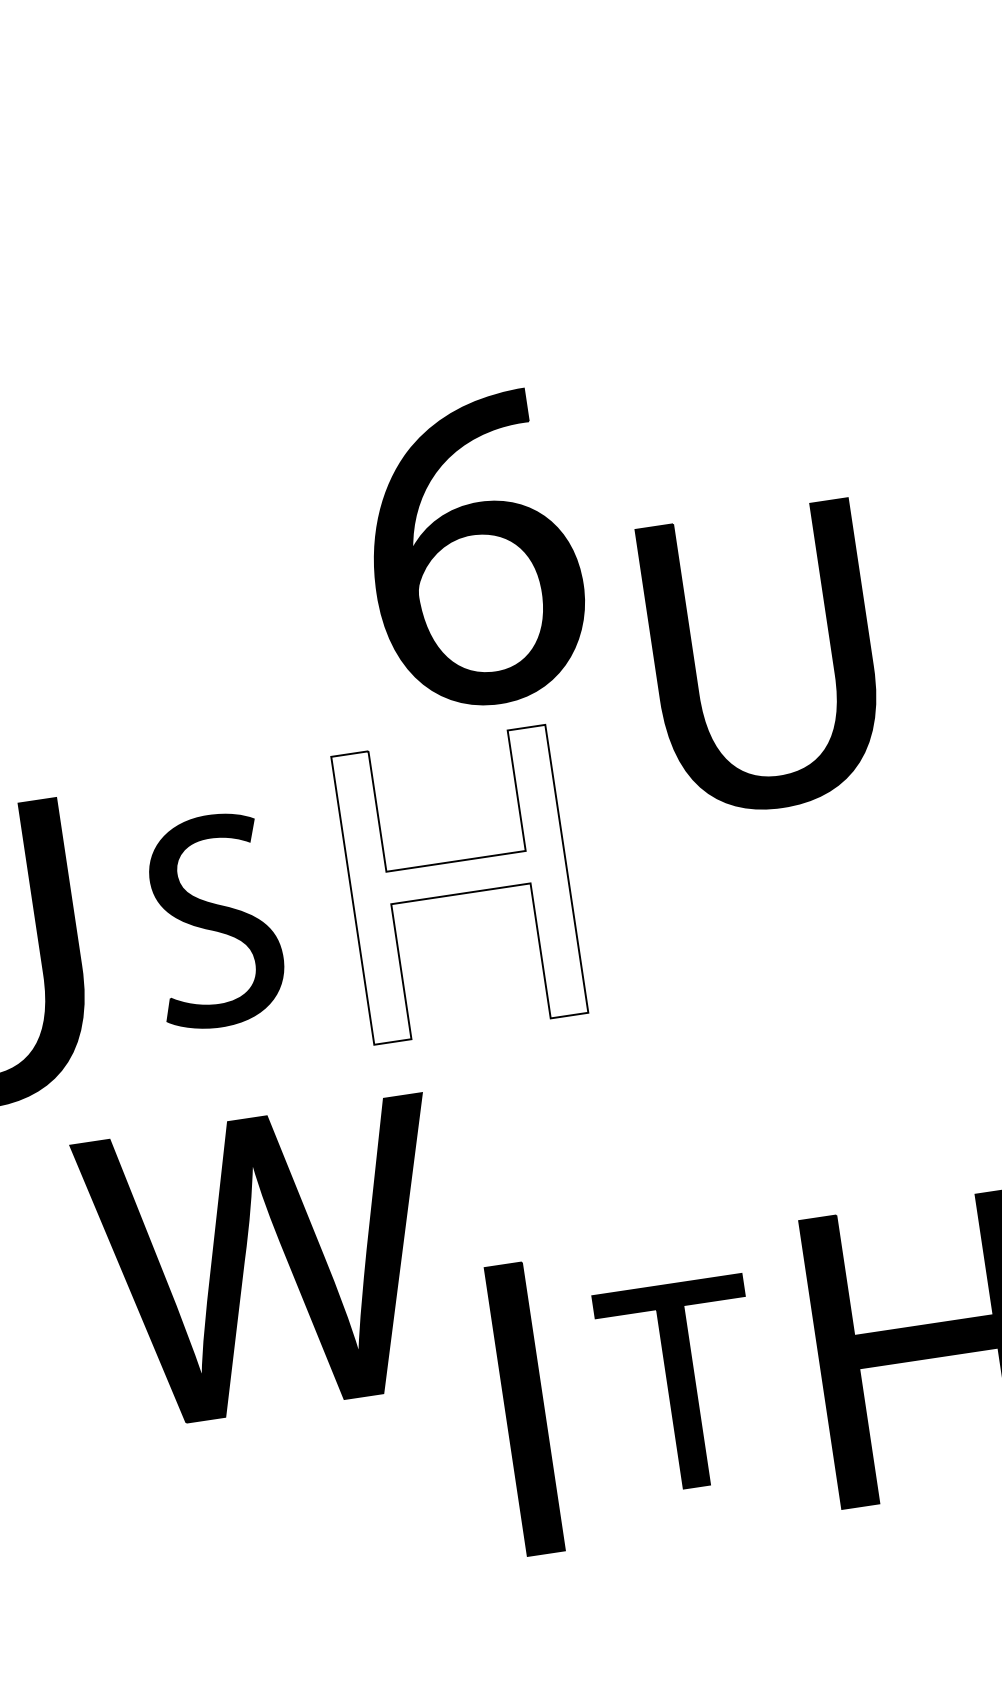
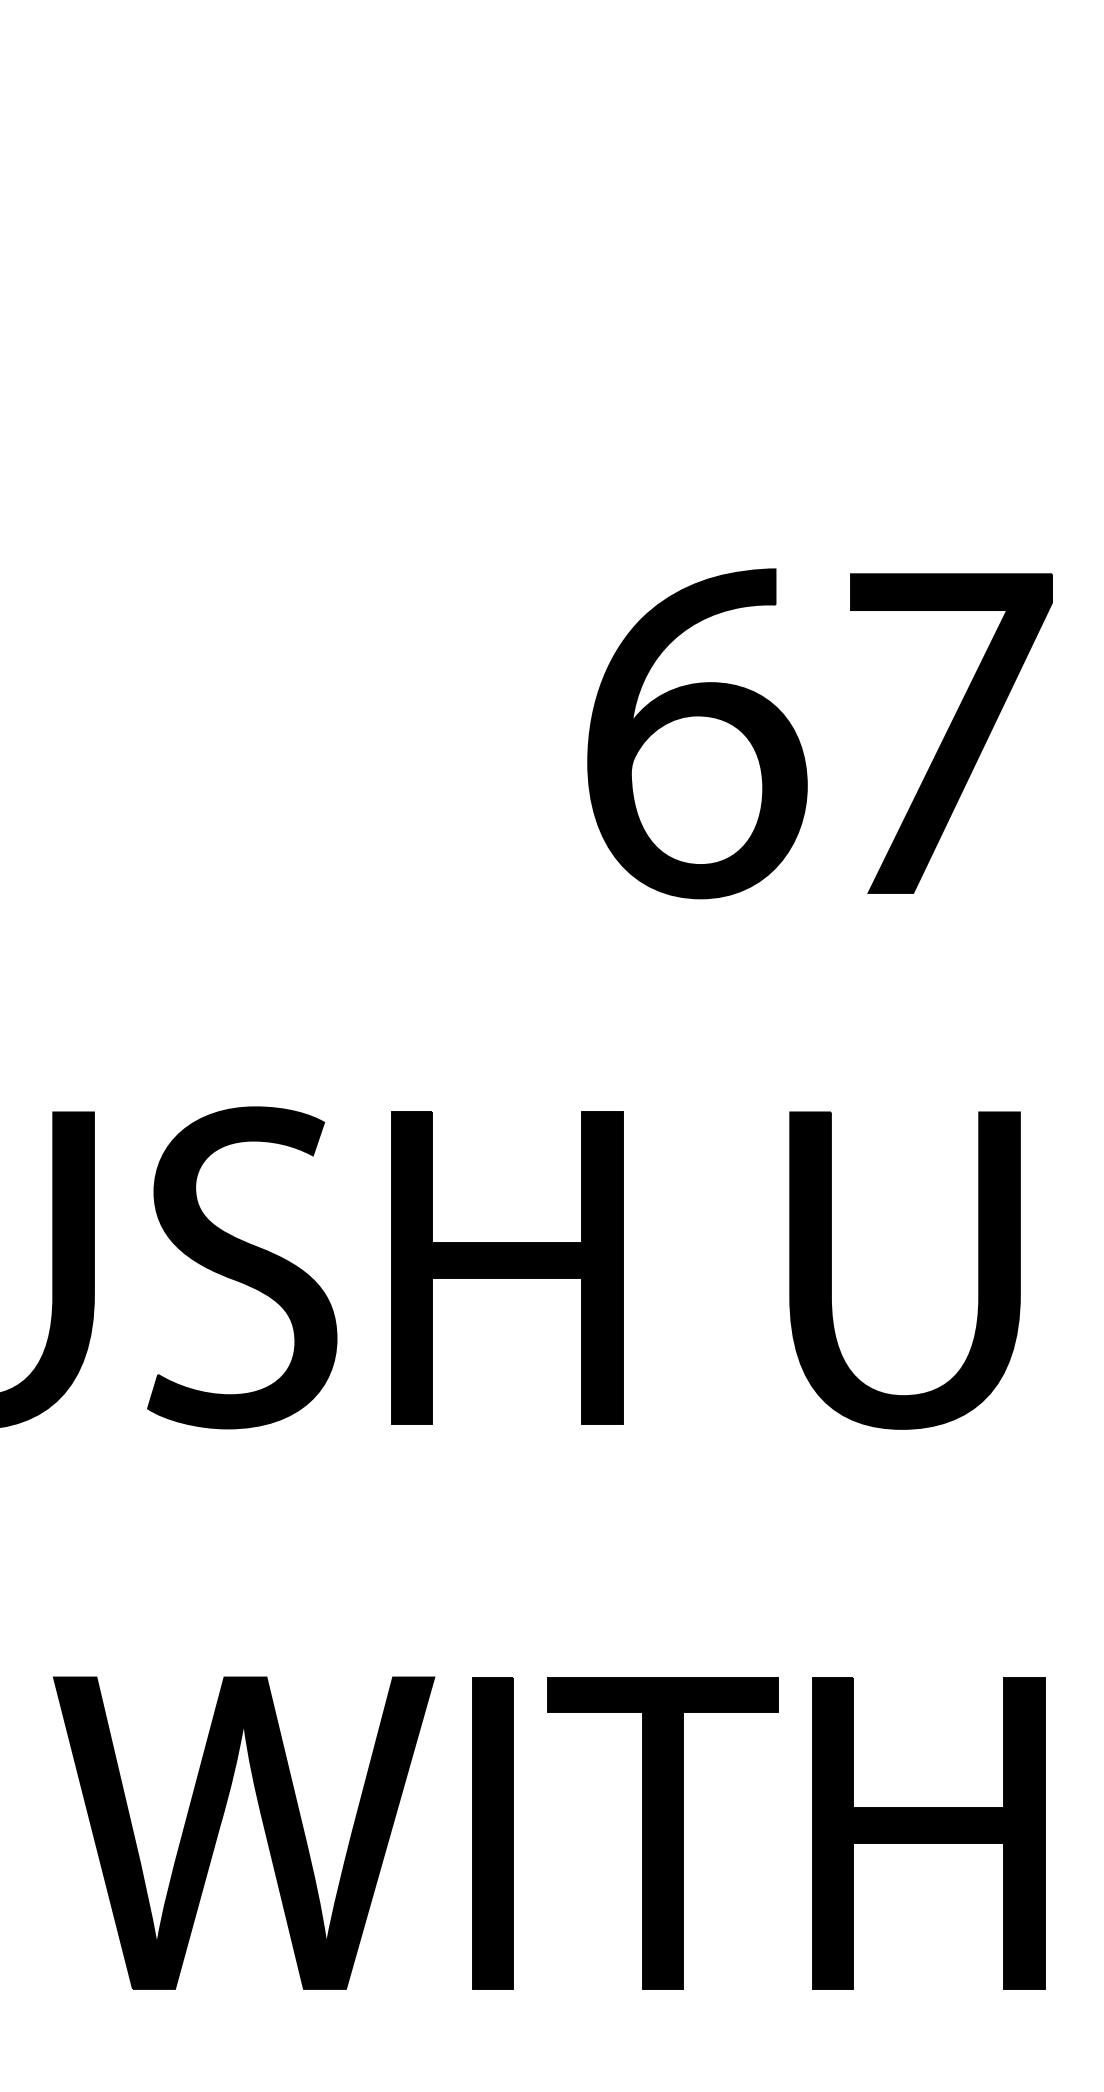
part: (796, 329) -> (951, 733), added
part: (474, 551) -> (697, 733), moved
part: (695, 670) -> (831, 1270), moved
fill: (459, 884) -> (507, 1267), added
part: (214, 920) -> (242, 1267), size x1.43
part: (284, 1255) -> (263, 1827), moved
part: (681, 1386) -> (662, 1833), size x1.43

